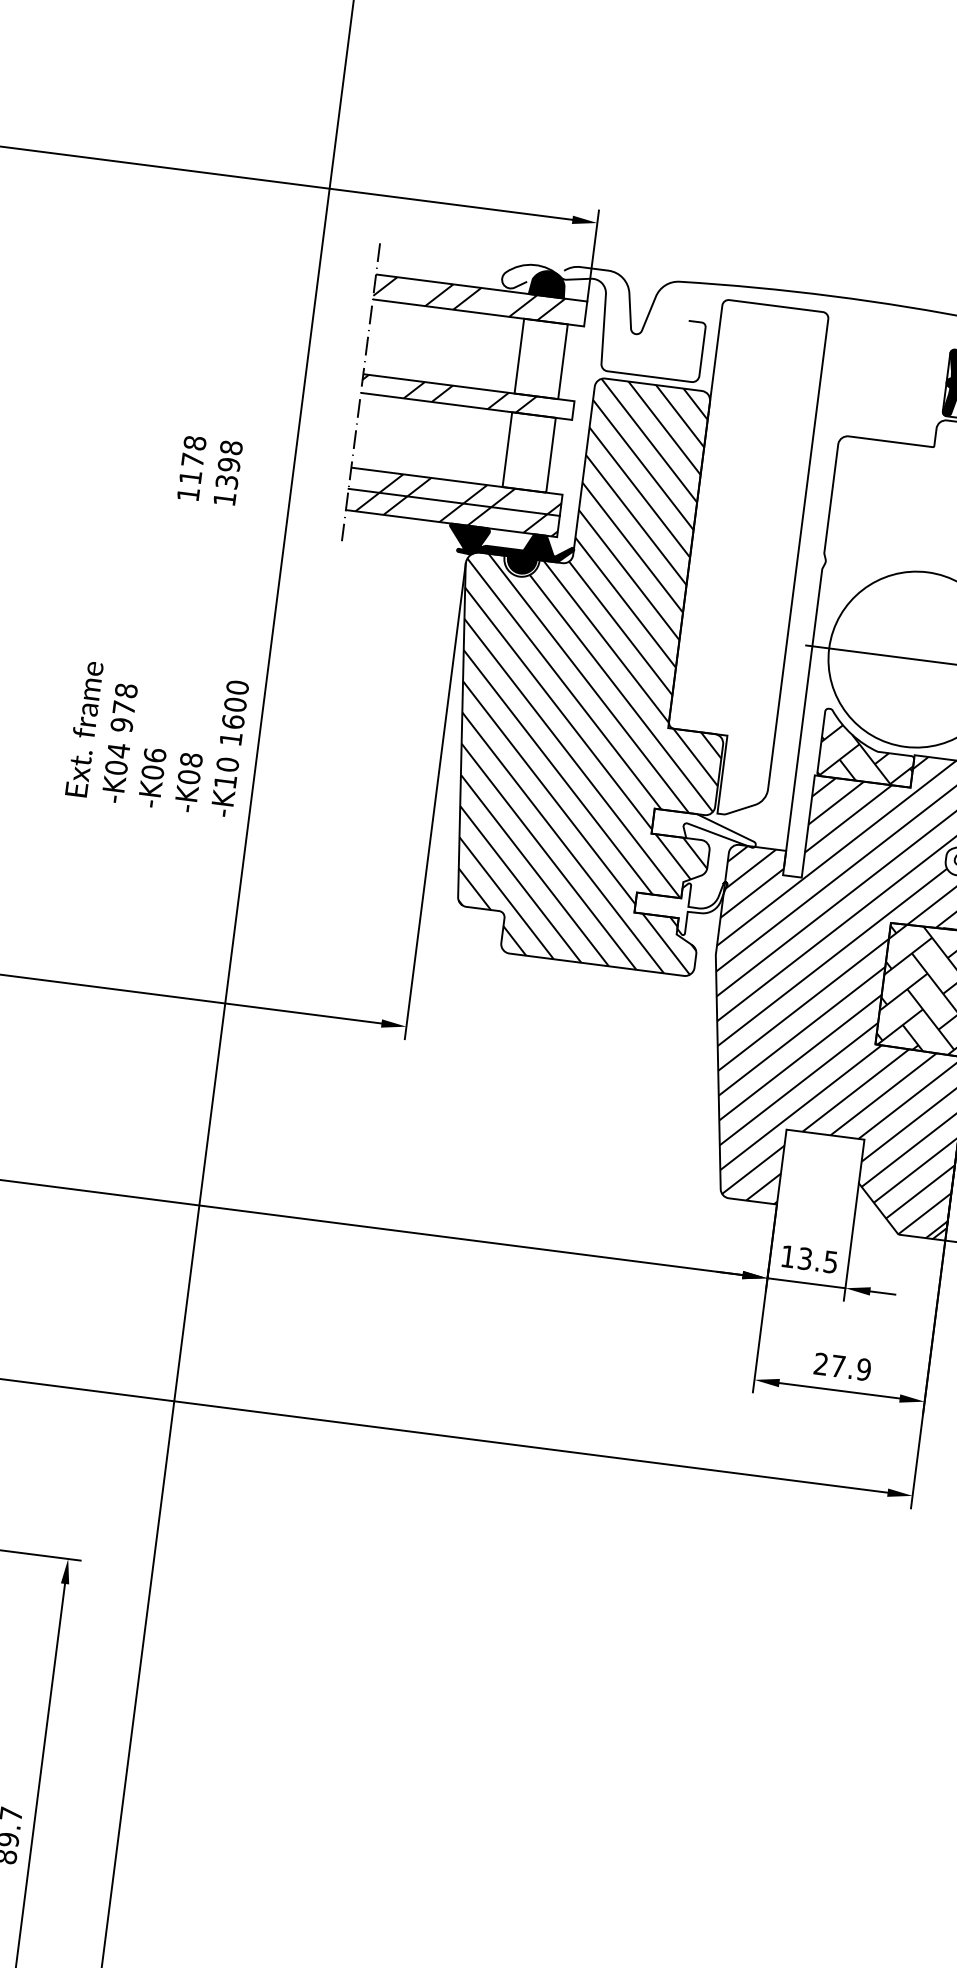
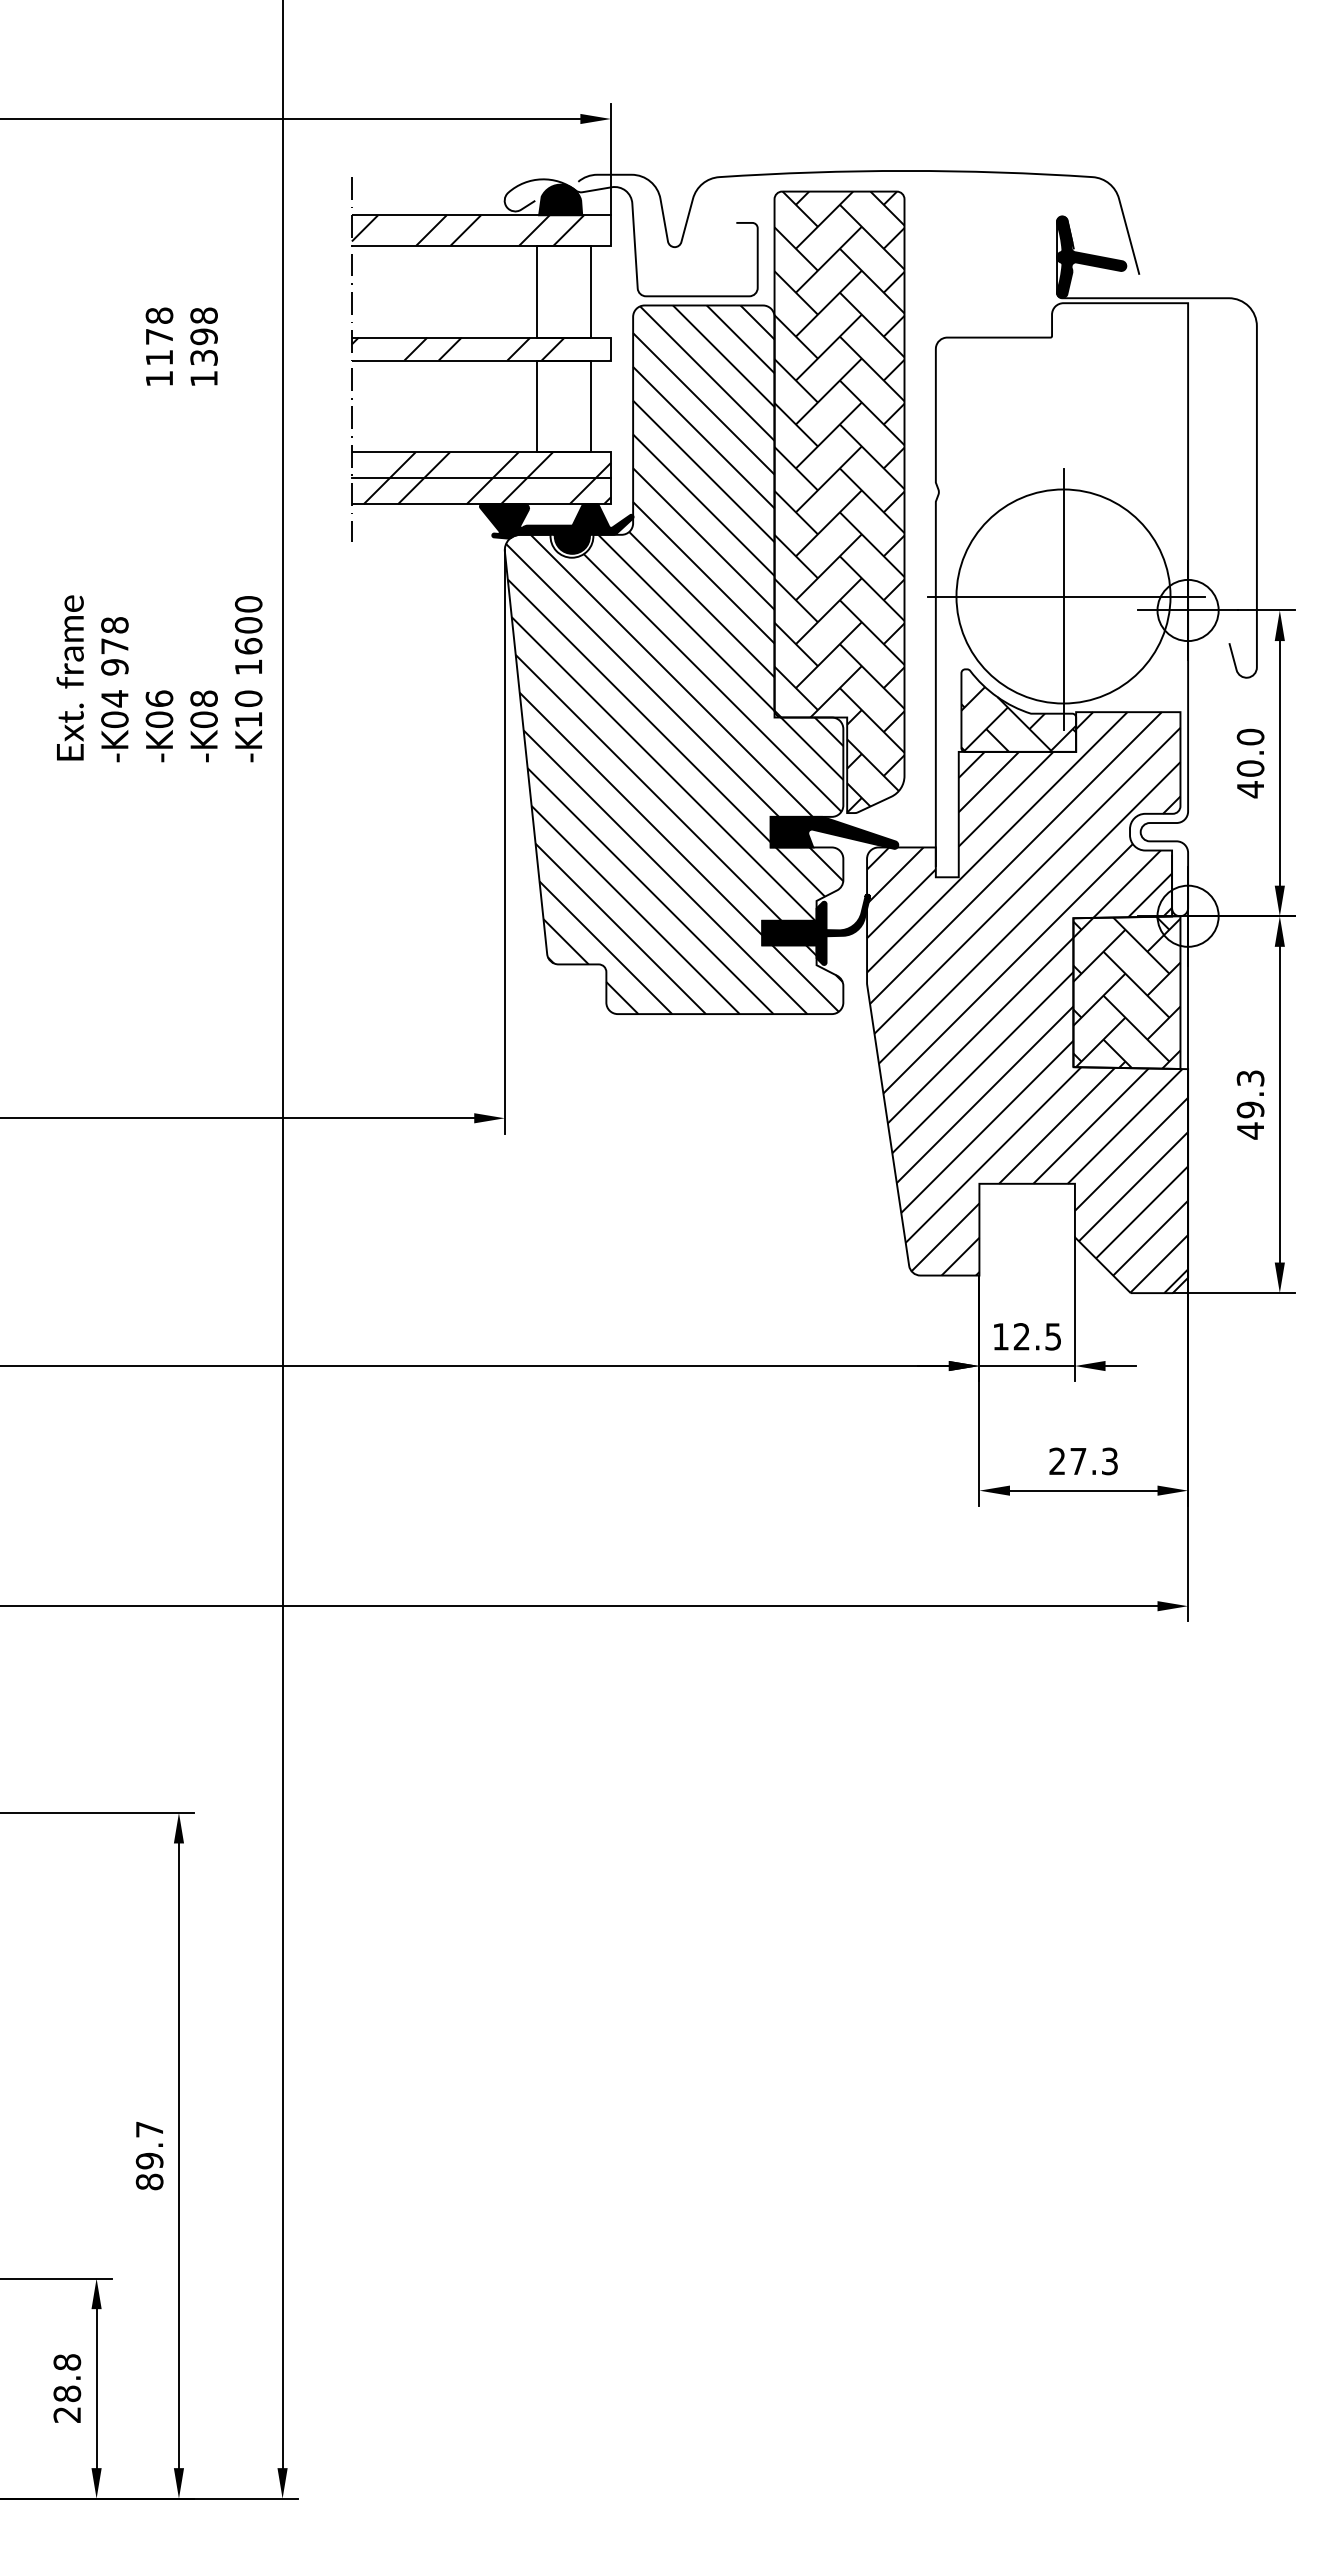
hatch: (743, 558) -> (839, 501), added
text: (172, 621) -> (159, 534), moved
line: (916, 662) -> (1063, 599), added
fill: (705, 828) -> (834, 832), added
fill: (679, 905) -> (815, 929), added
text: (804, 1258) -> (1021, 1336), 13.5 -> 12.5
text: (863, 1369) -> (1109, 1461), 27.9 -> 27.3

